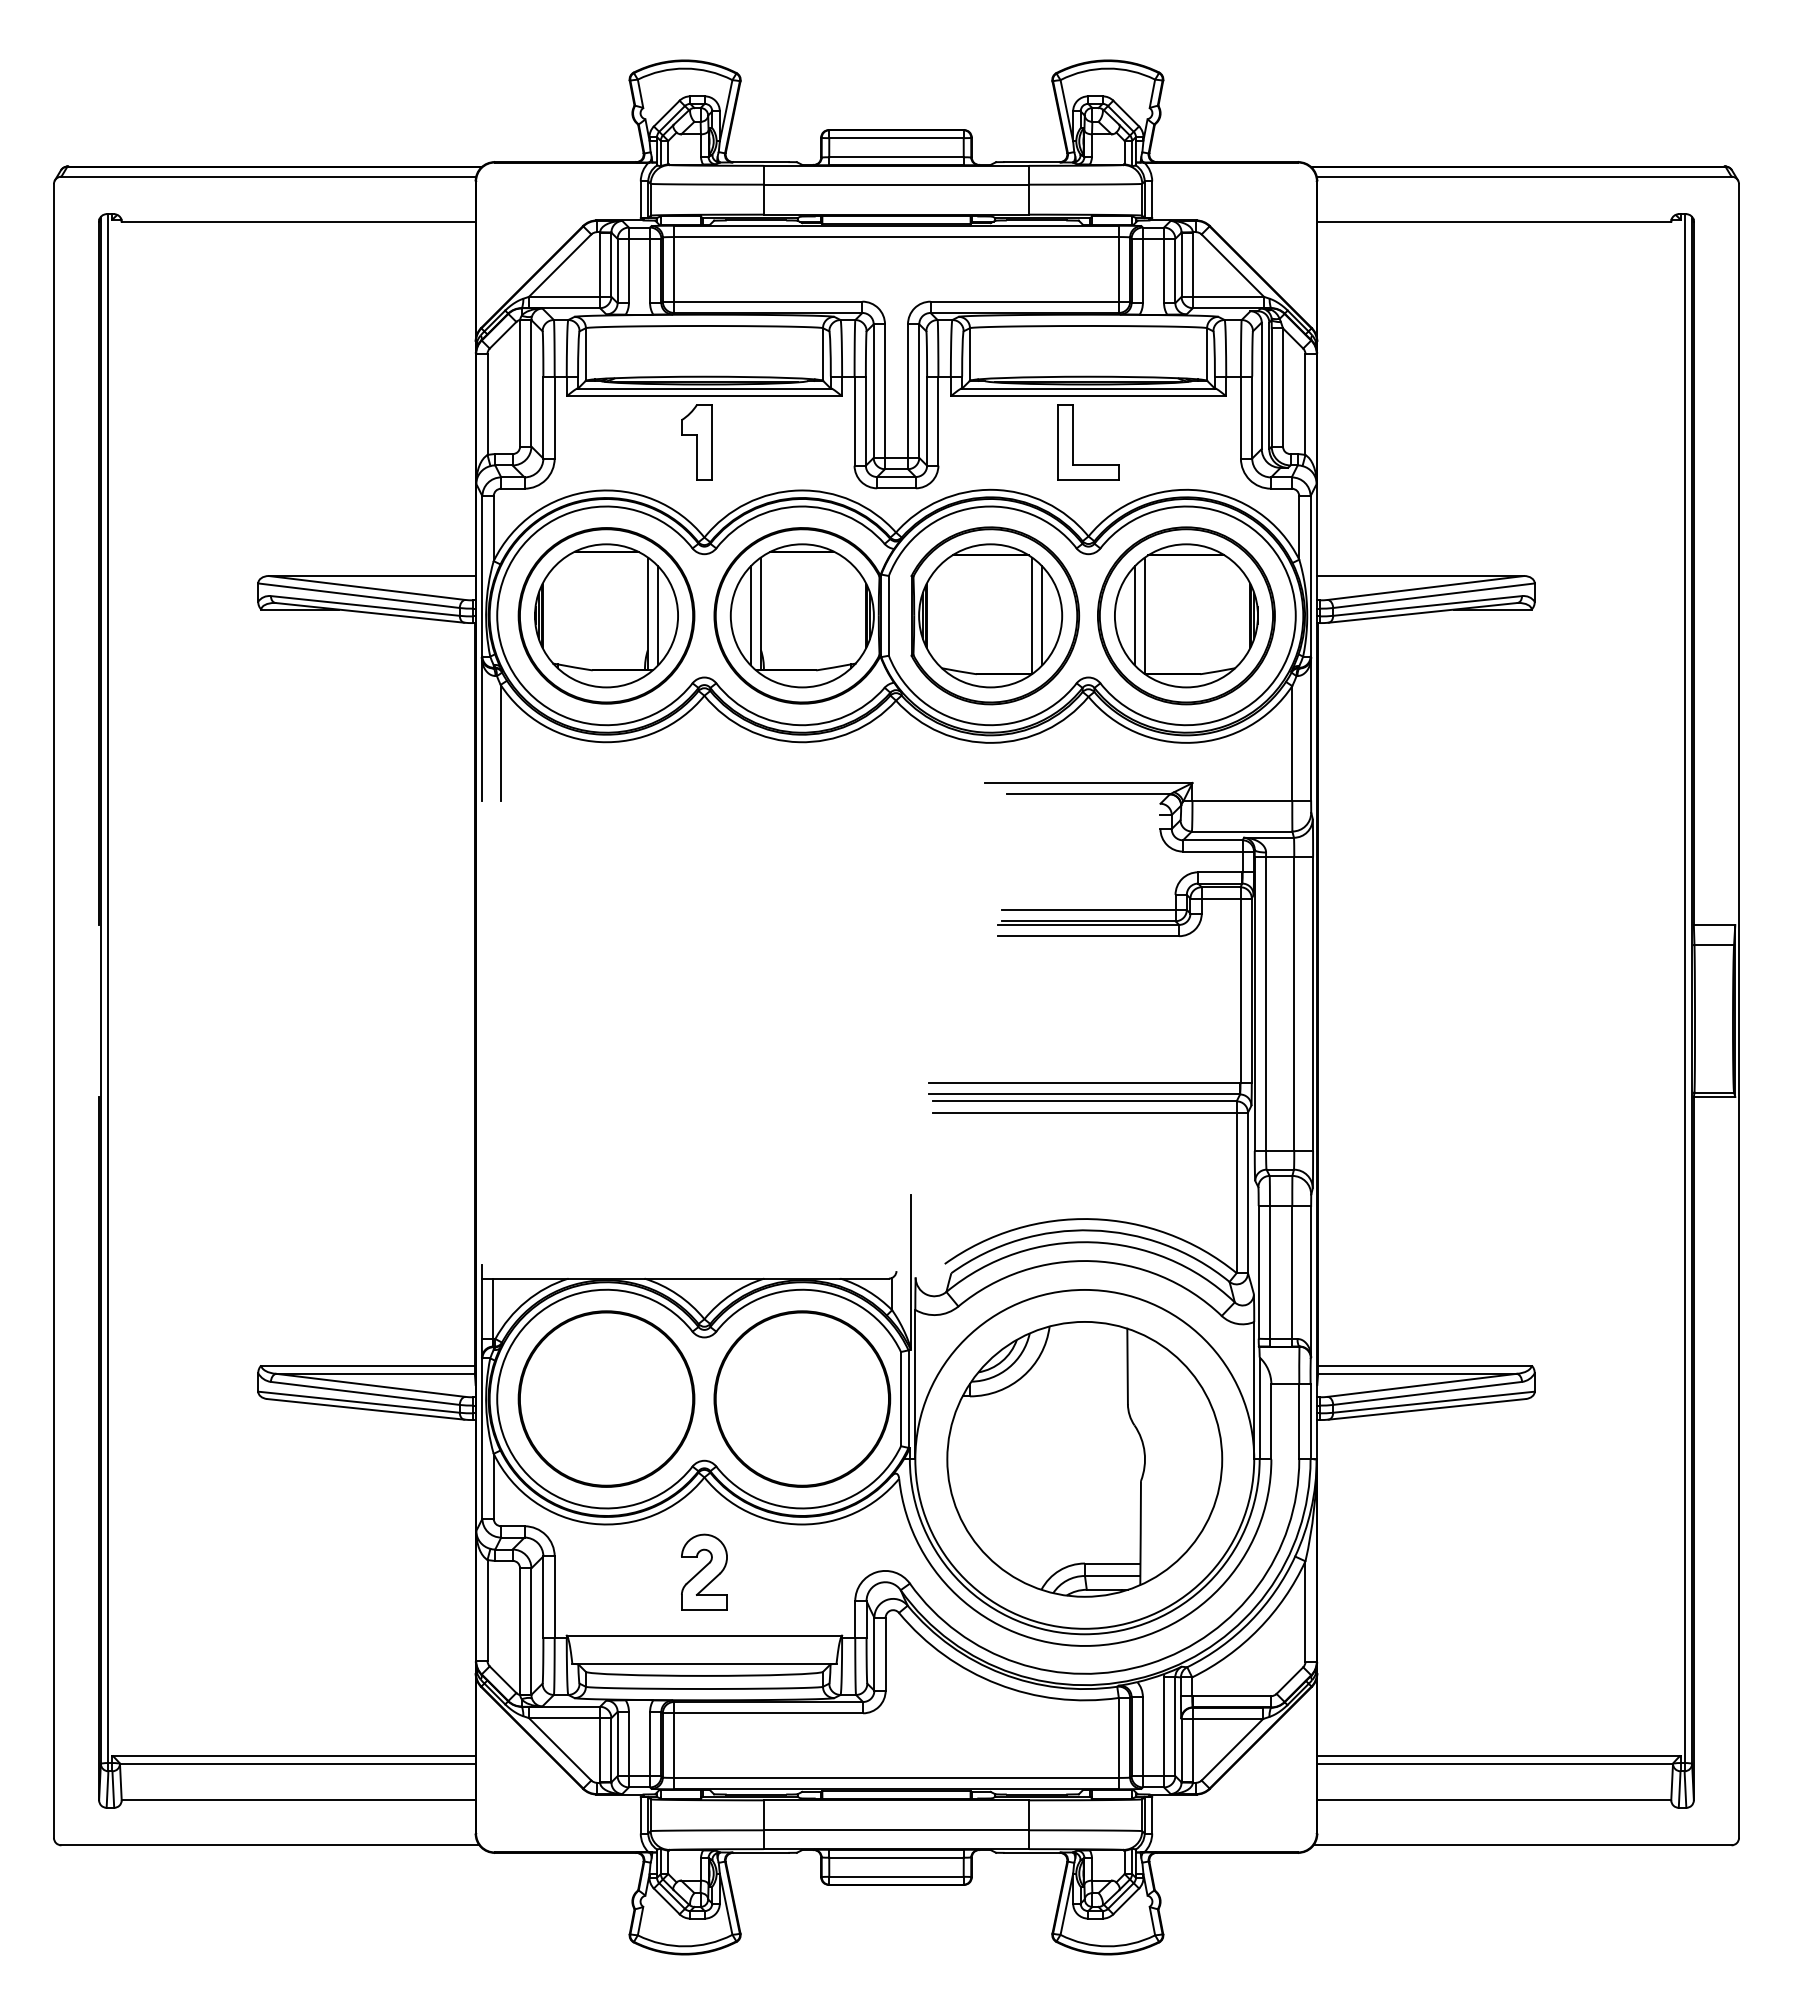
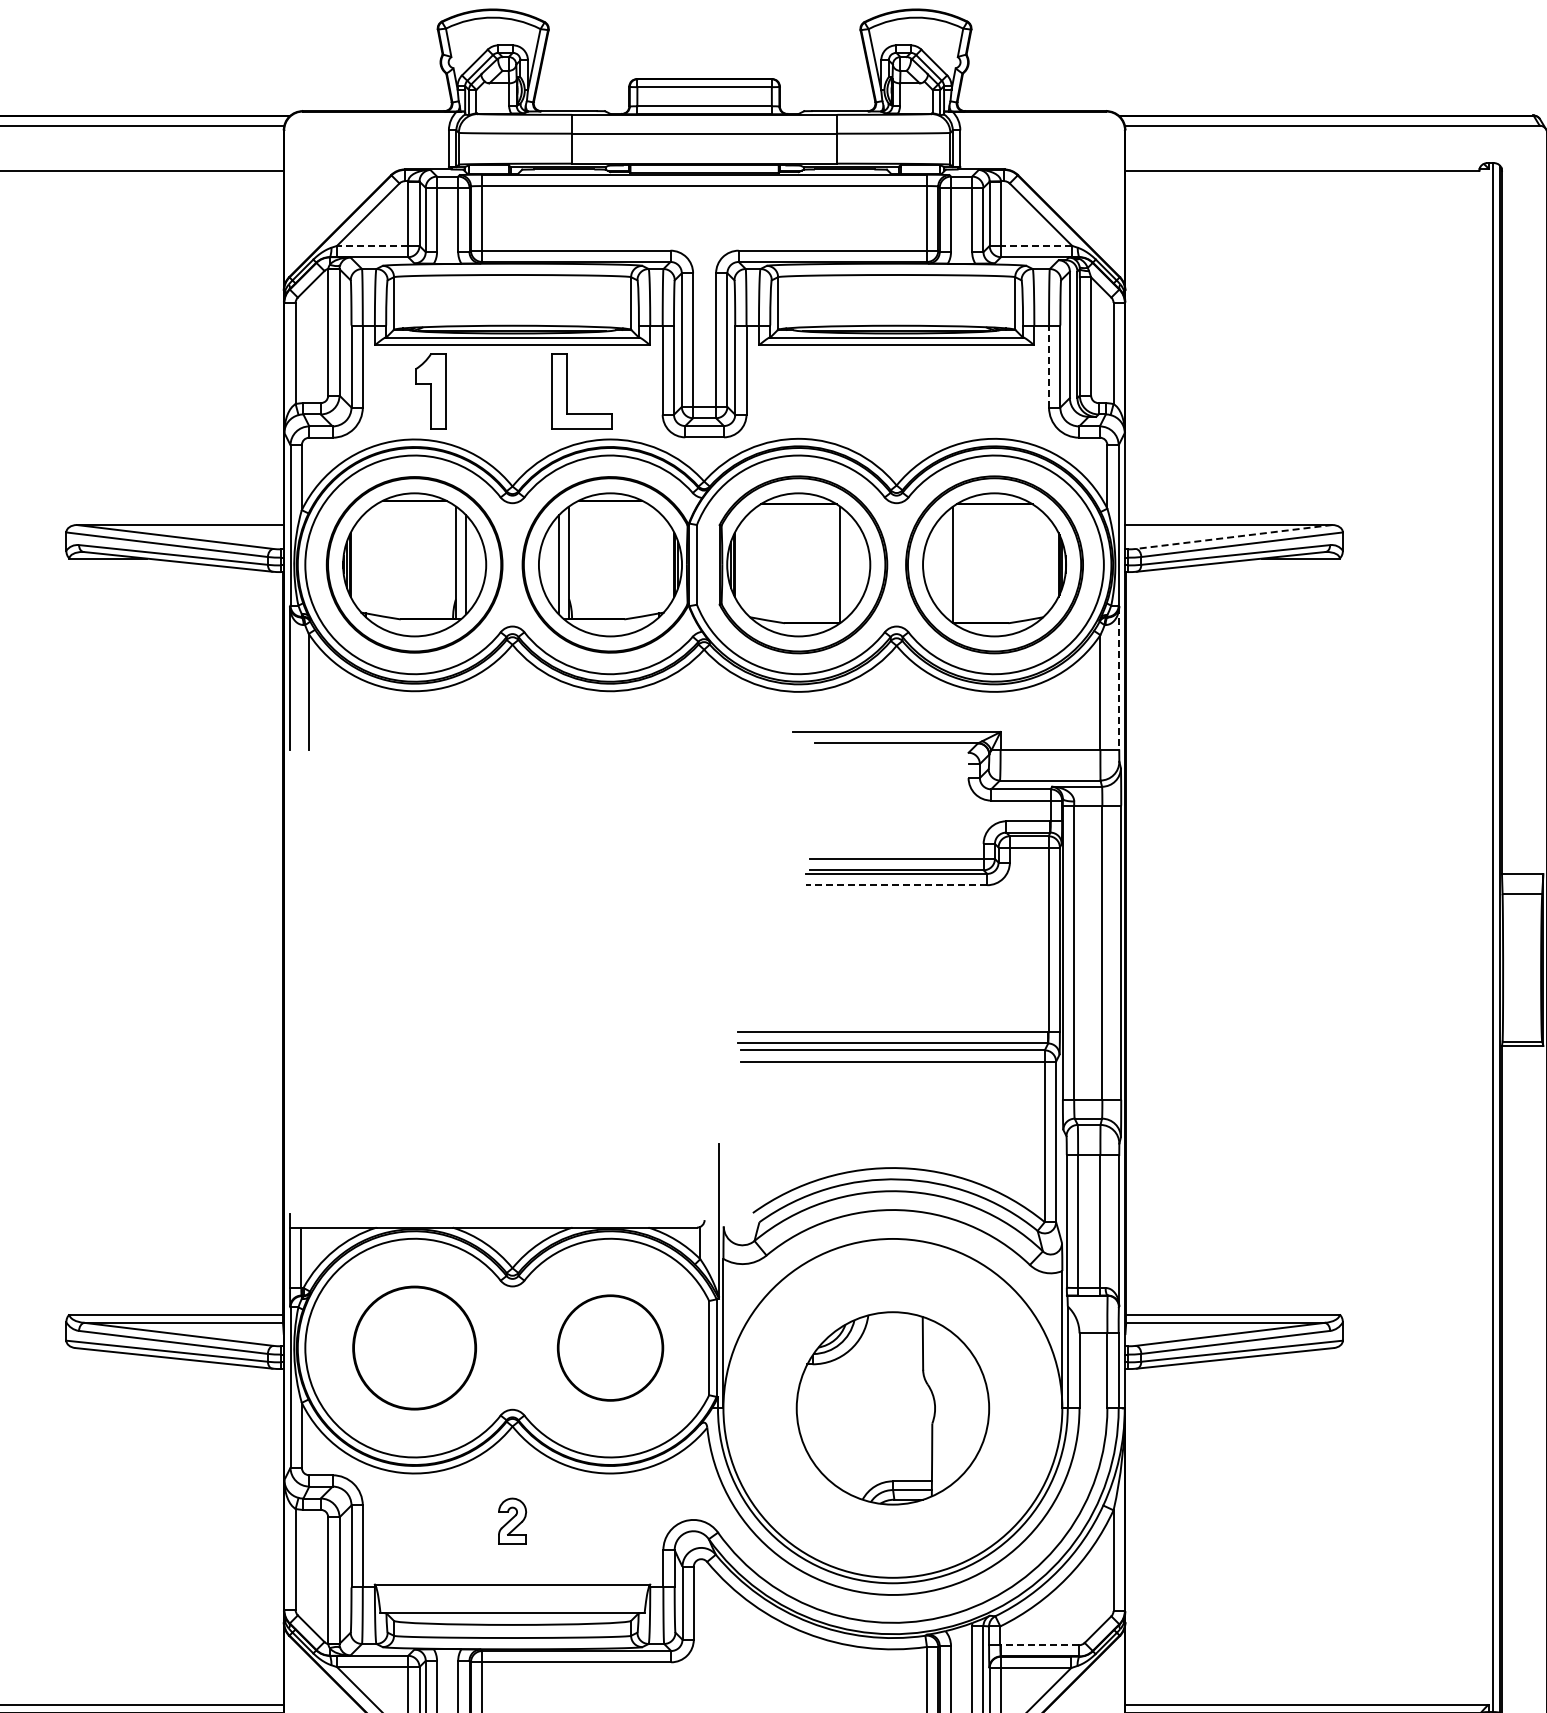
line: (564, 296) -> (372, 245), solid -> dashed
line: (1228, 296) -> (1036, 245), solid -> dashed
line: (1240, 417) -> (1048, 366), solid -> dashed
part: (696, 442) -> (430, 391), moved
part: (1073, 442) -> (566, 391), moved
line: (1426, 587) -> (1234, 536), solid -> dashed
line: (1042, 615) -> (850, 564), removed
line: (1134, 615) -> (942, 564), removed
line: (1311, 729) -> (1119, 678), solid -> dashed
line: (1088, 936) -> (896, 885), solid -> dashed
part: (606, 1398) -> (414, 1347), size x0.7
part: (802, 1398) -> (610, 1347), size x0.6
part: (1084, 1459) -> (892, 1408), size x0.7
part: (704, 1571) -> (512, 1520), size x0.6
line: (1231, 1696) -> (1039, 1645), solid -> dashed

